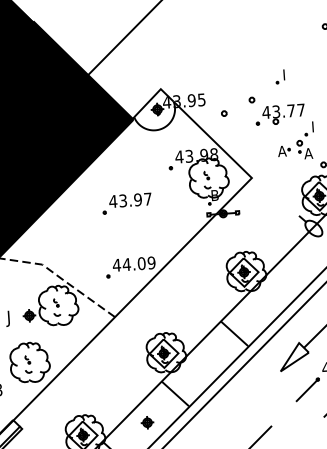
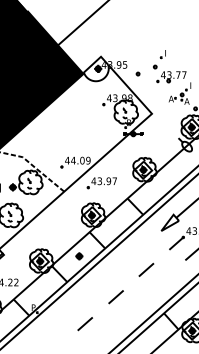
part: (279, 77) -> (162, 54), moved
part: (126, 204) -> (101, 183), moved

